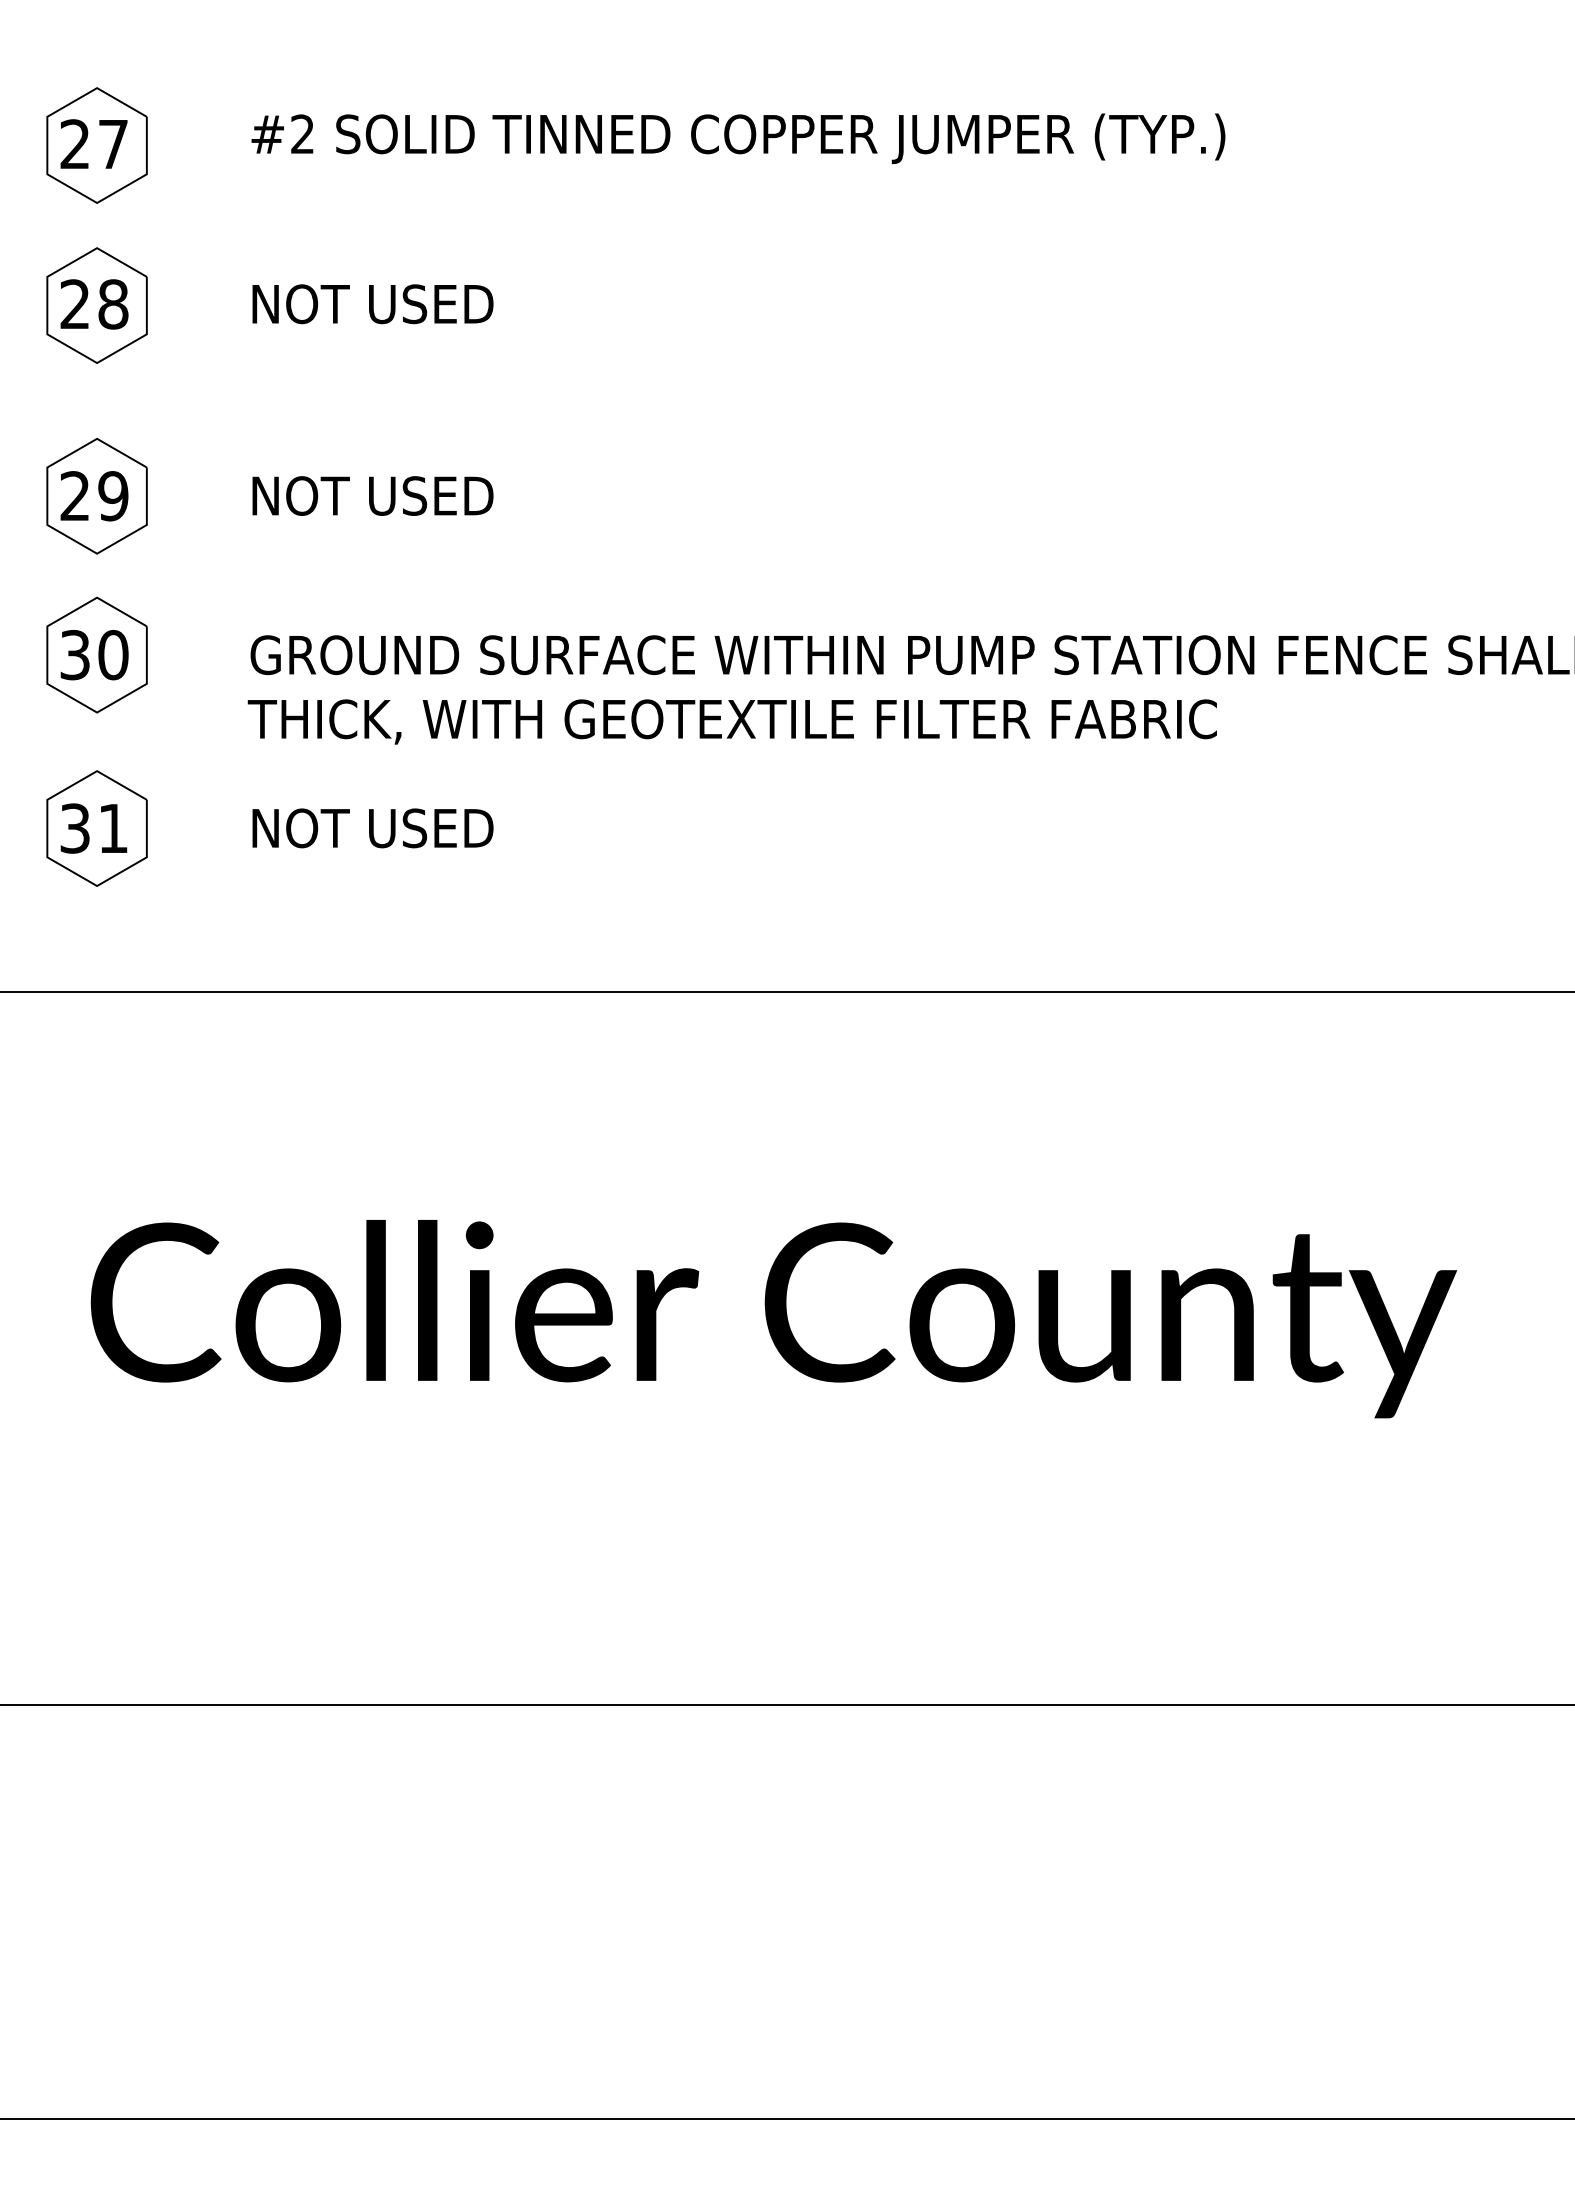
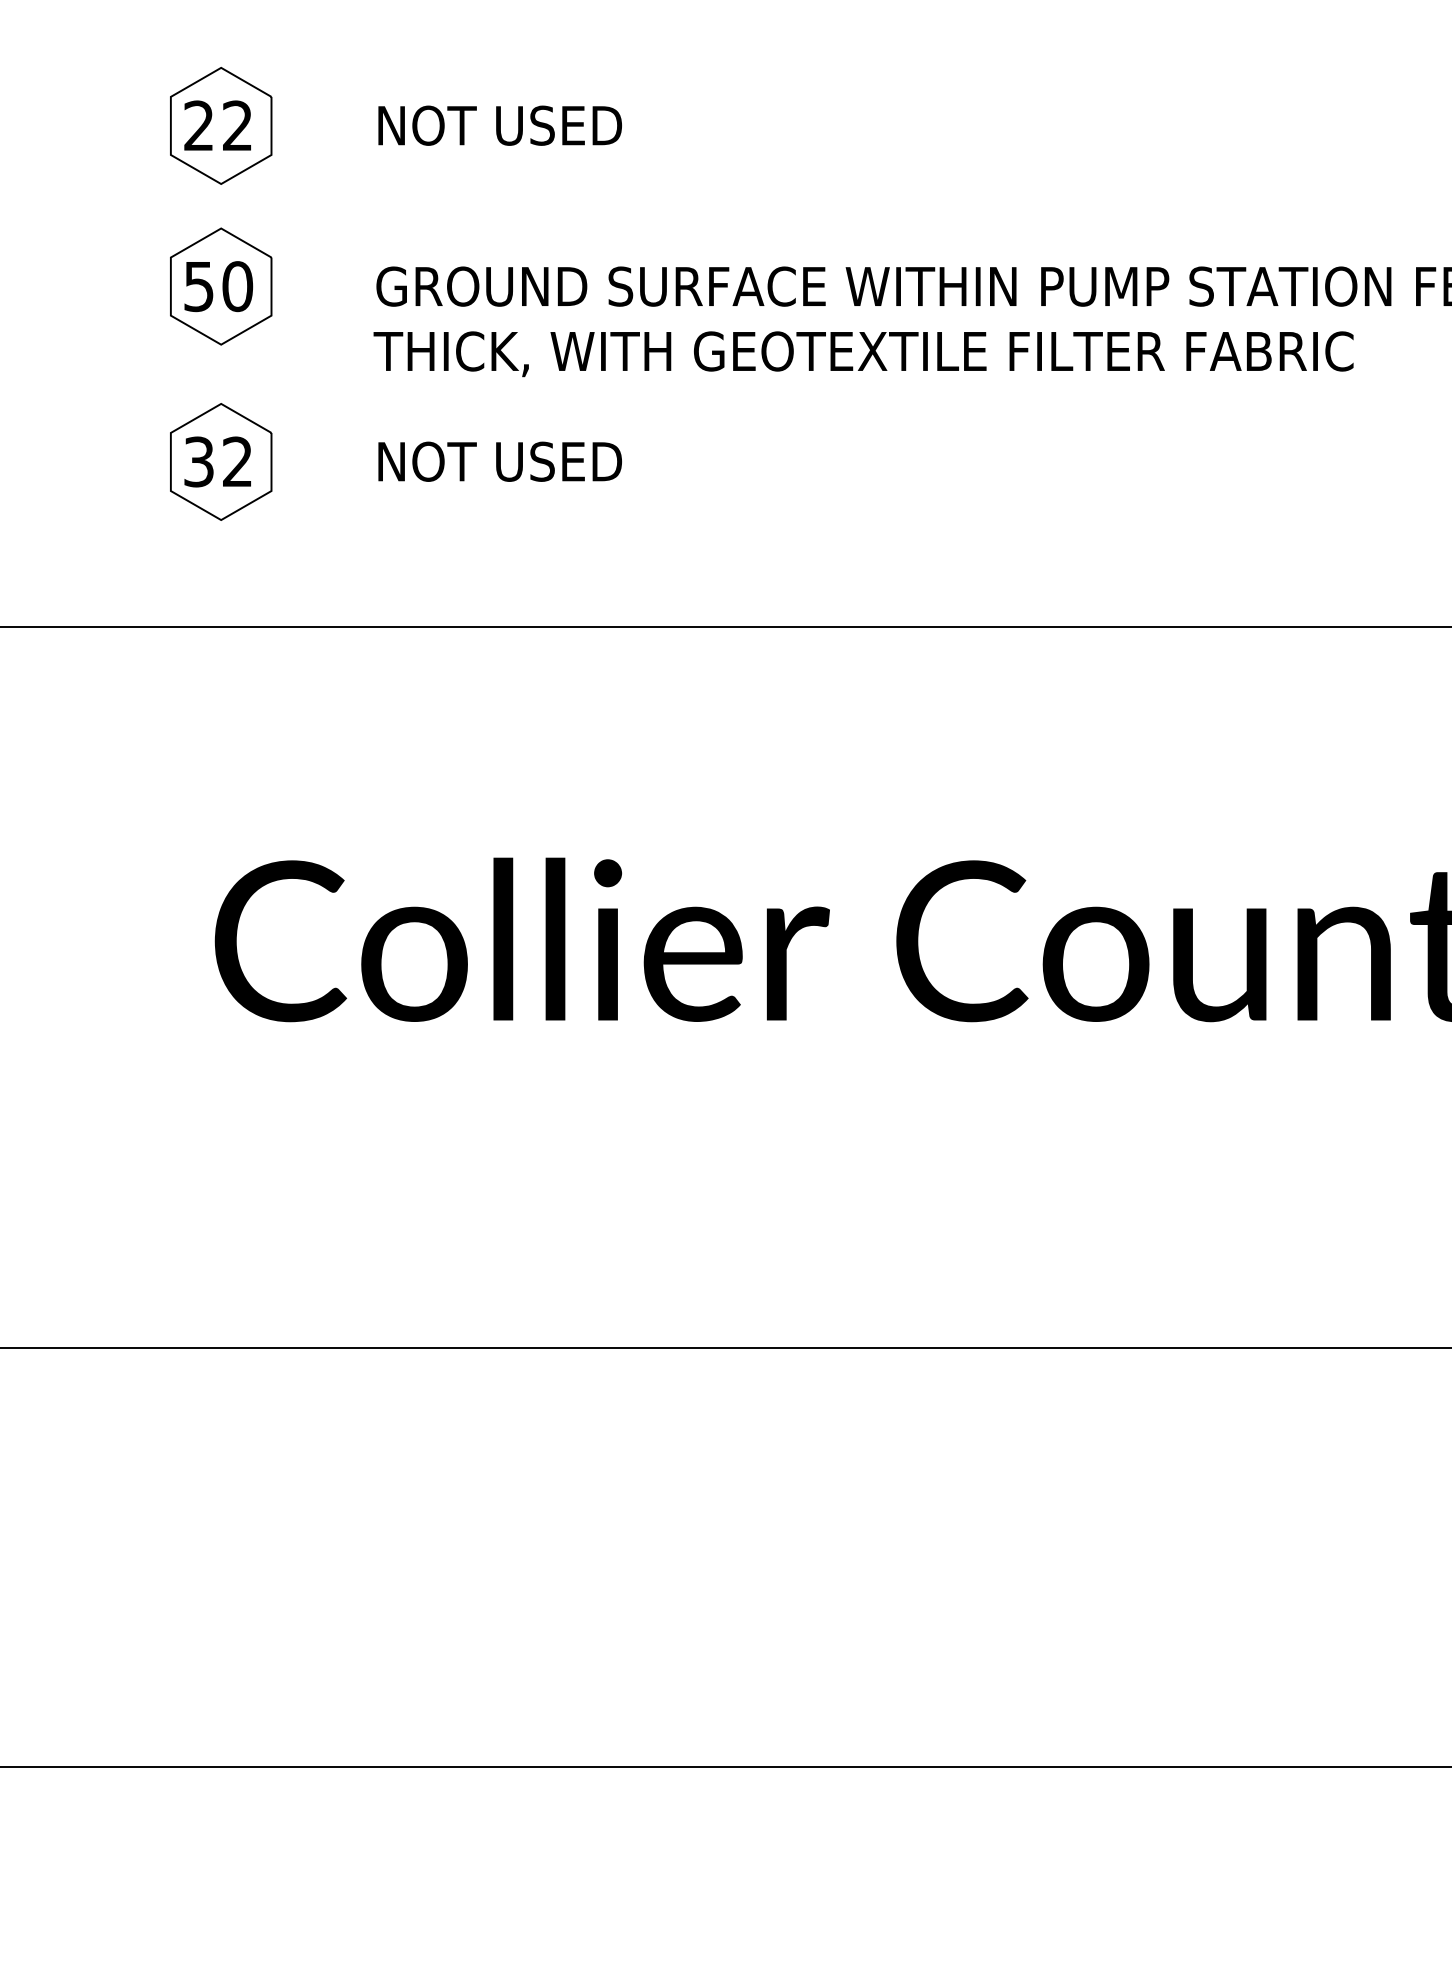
text: (113, 496) -> (237, 126), 29 -> 22
text: (75, 654) -> (199, 285), 30 -> 50
text: (112, 827) -> (236, 460), 31 -> 32

